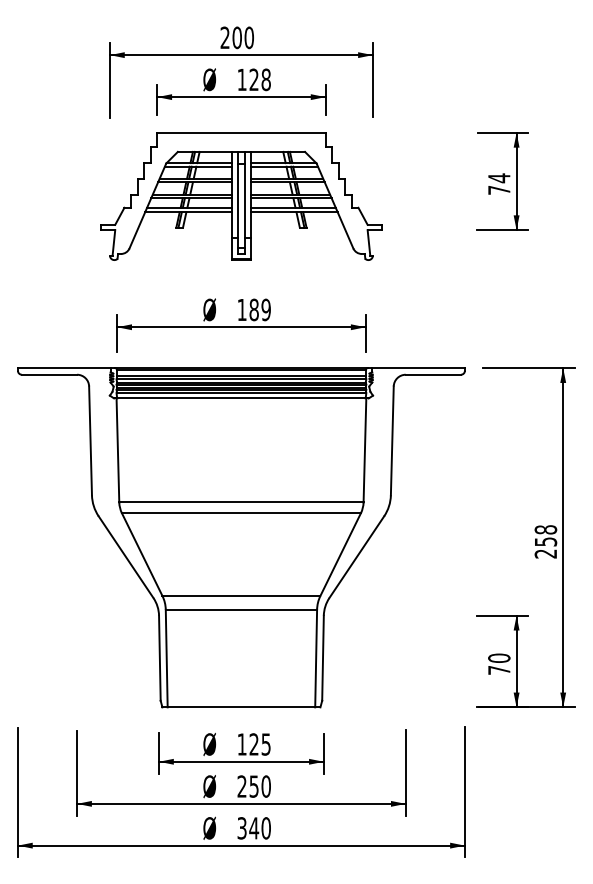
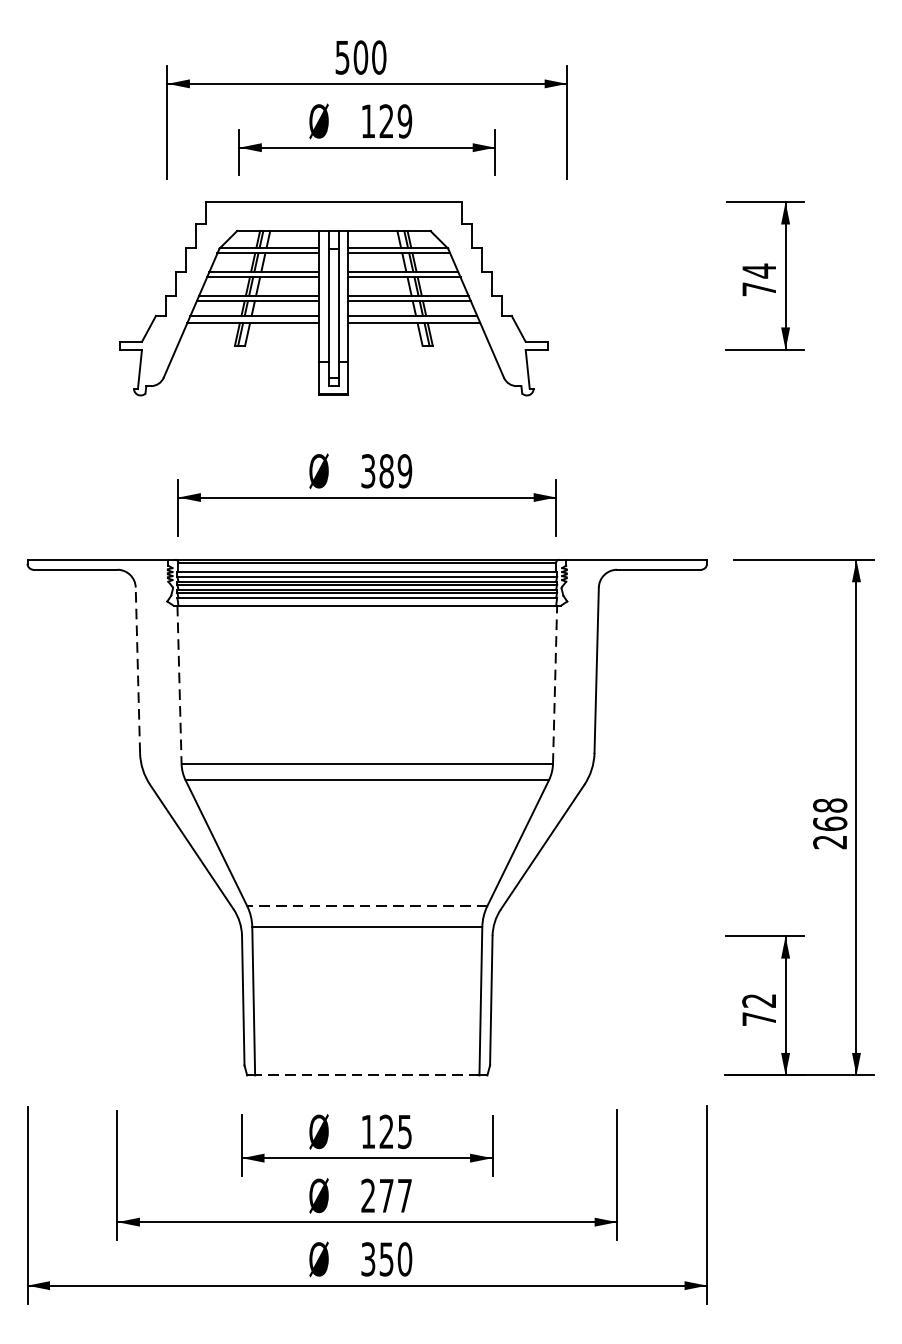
text: (224, 37) -> (341, 57), 200 -> 500
text: (265, 79) -> (403, 120), 128 -> 129
part: (241, 196) -> (333, 298), moved
text: (241, 309) -> (367, 470), 189 -> 389
line: (90, 440) -> (137, 669), solid -> dashed
line: (364, 449) -> (554, 683), solid -> dashed
line: (117, 450) -> (178, 684), solid -> dashed
text: (545, 541) -> (829, 823), 258 -> 268
line: (241, 595) -> (367, 905), solid -> dashed
text: (499, 657) -> (759, 999), 70 -> 72
line: (241, 707) -> (367, 1075), solid -> dashed
text: (259, 786) -> (394, 1195), 250 -> 277
text: (254, 828) -> (387, 1259), 340 -> 350

